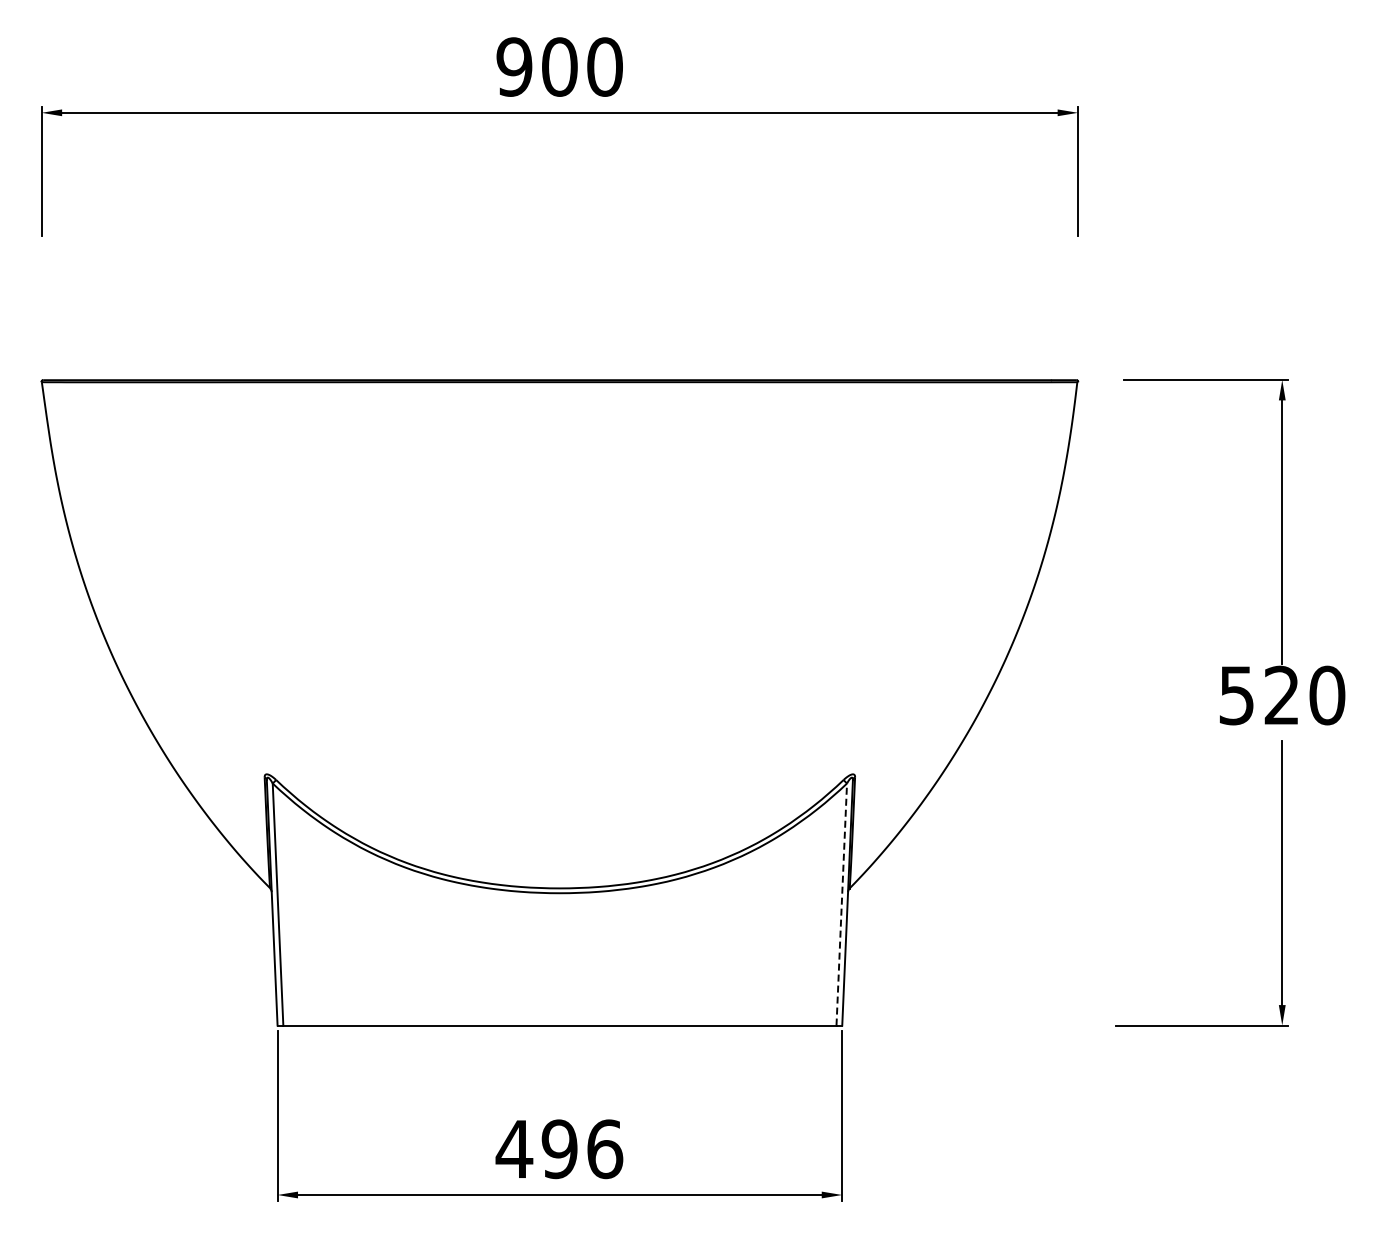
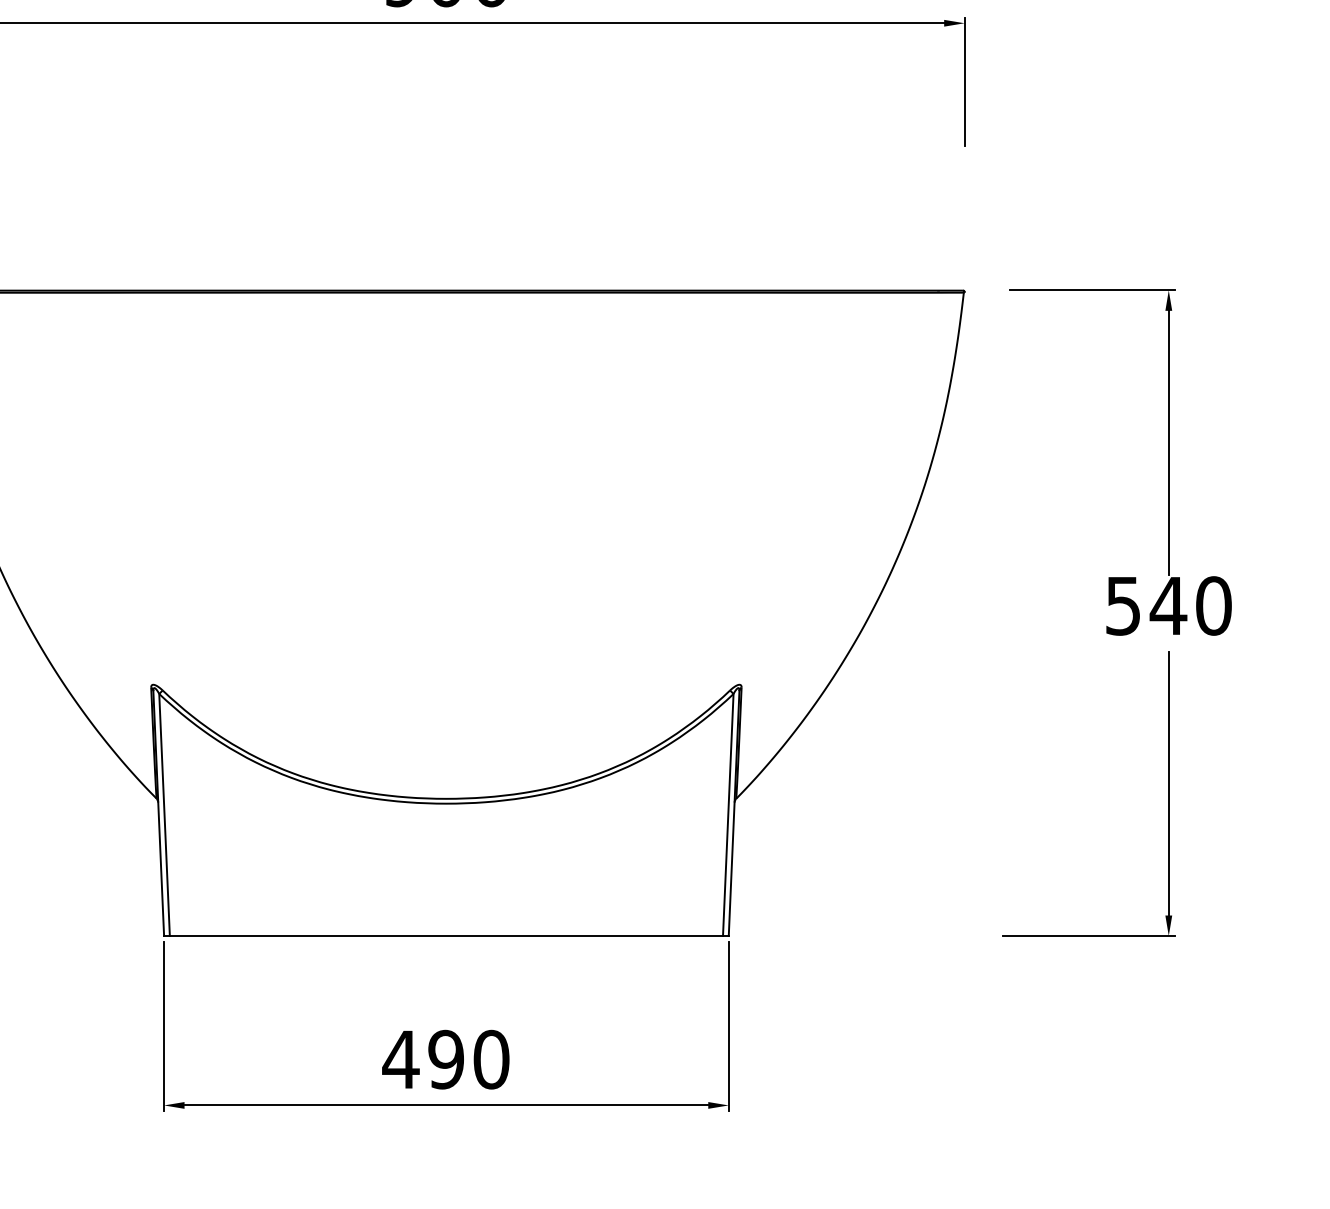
text: (1281, 694) -> (1168, 604), 520 -> 540
line: (841, 904) -> (728, 814), dashed -> solid
text: (605, 1148) -> (492, 1058), 496 -> 490

